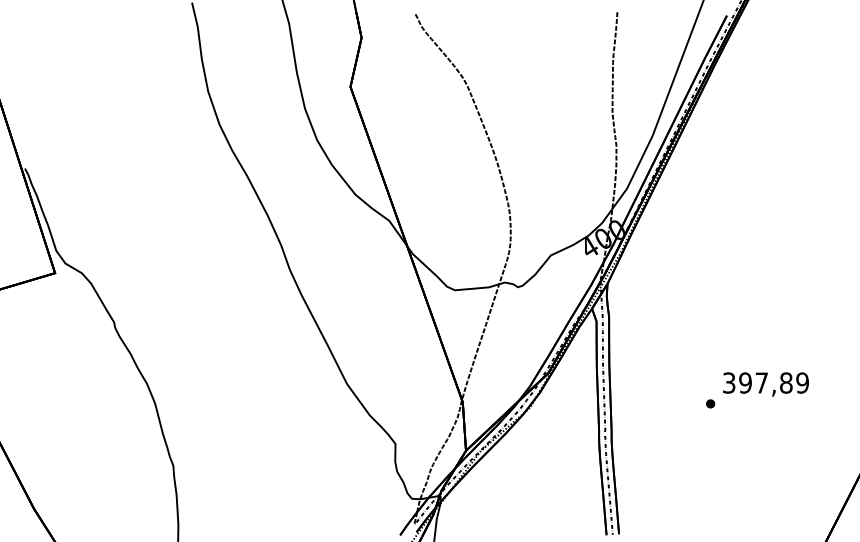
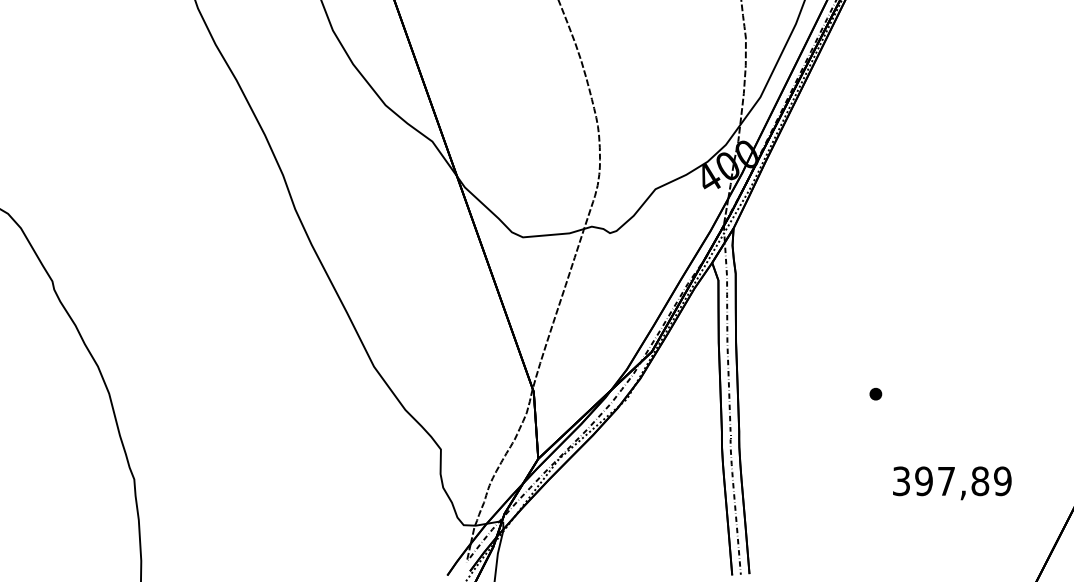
text: (765, 384) -> (951, 483), moved

